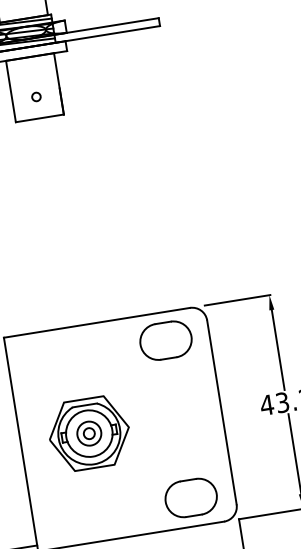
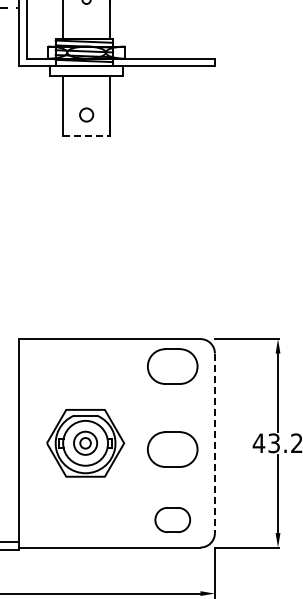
circle: (36, 96) -> (86, 114), size x1.6
line: (40, 117) -> (87, 135), solid -> dashed
line: (221, 412) -> (214, 443), solid -> dashed
part: (179, 425) -> (172, 449), added
part: (190, 497) -> (172, 519), size x0.7

